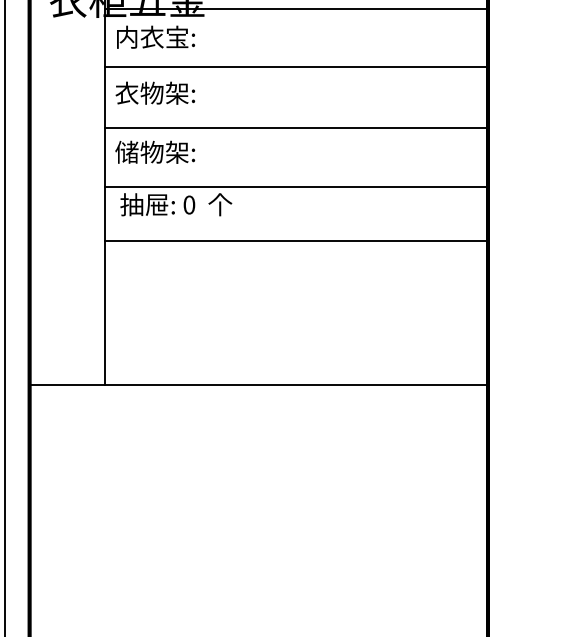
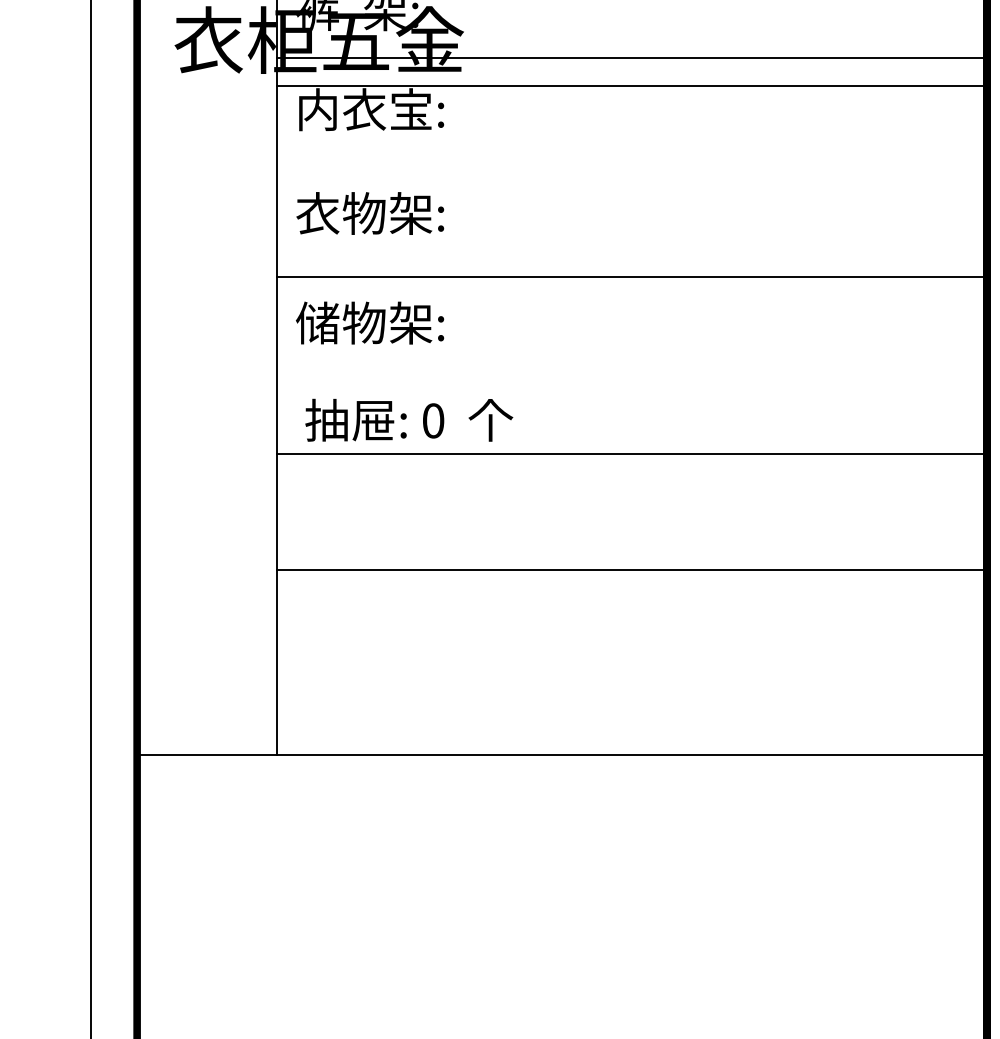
line: (295, 67) -> (630, 85), moved
line: (295, 186) -> (630, 453), moved
line: (295, 240) -> (630, 570), moved

